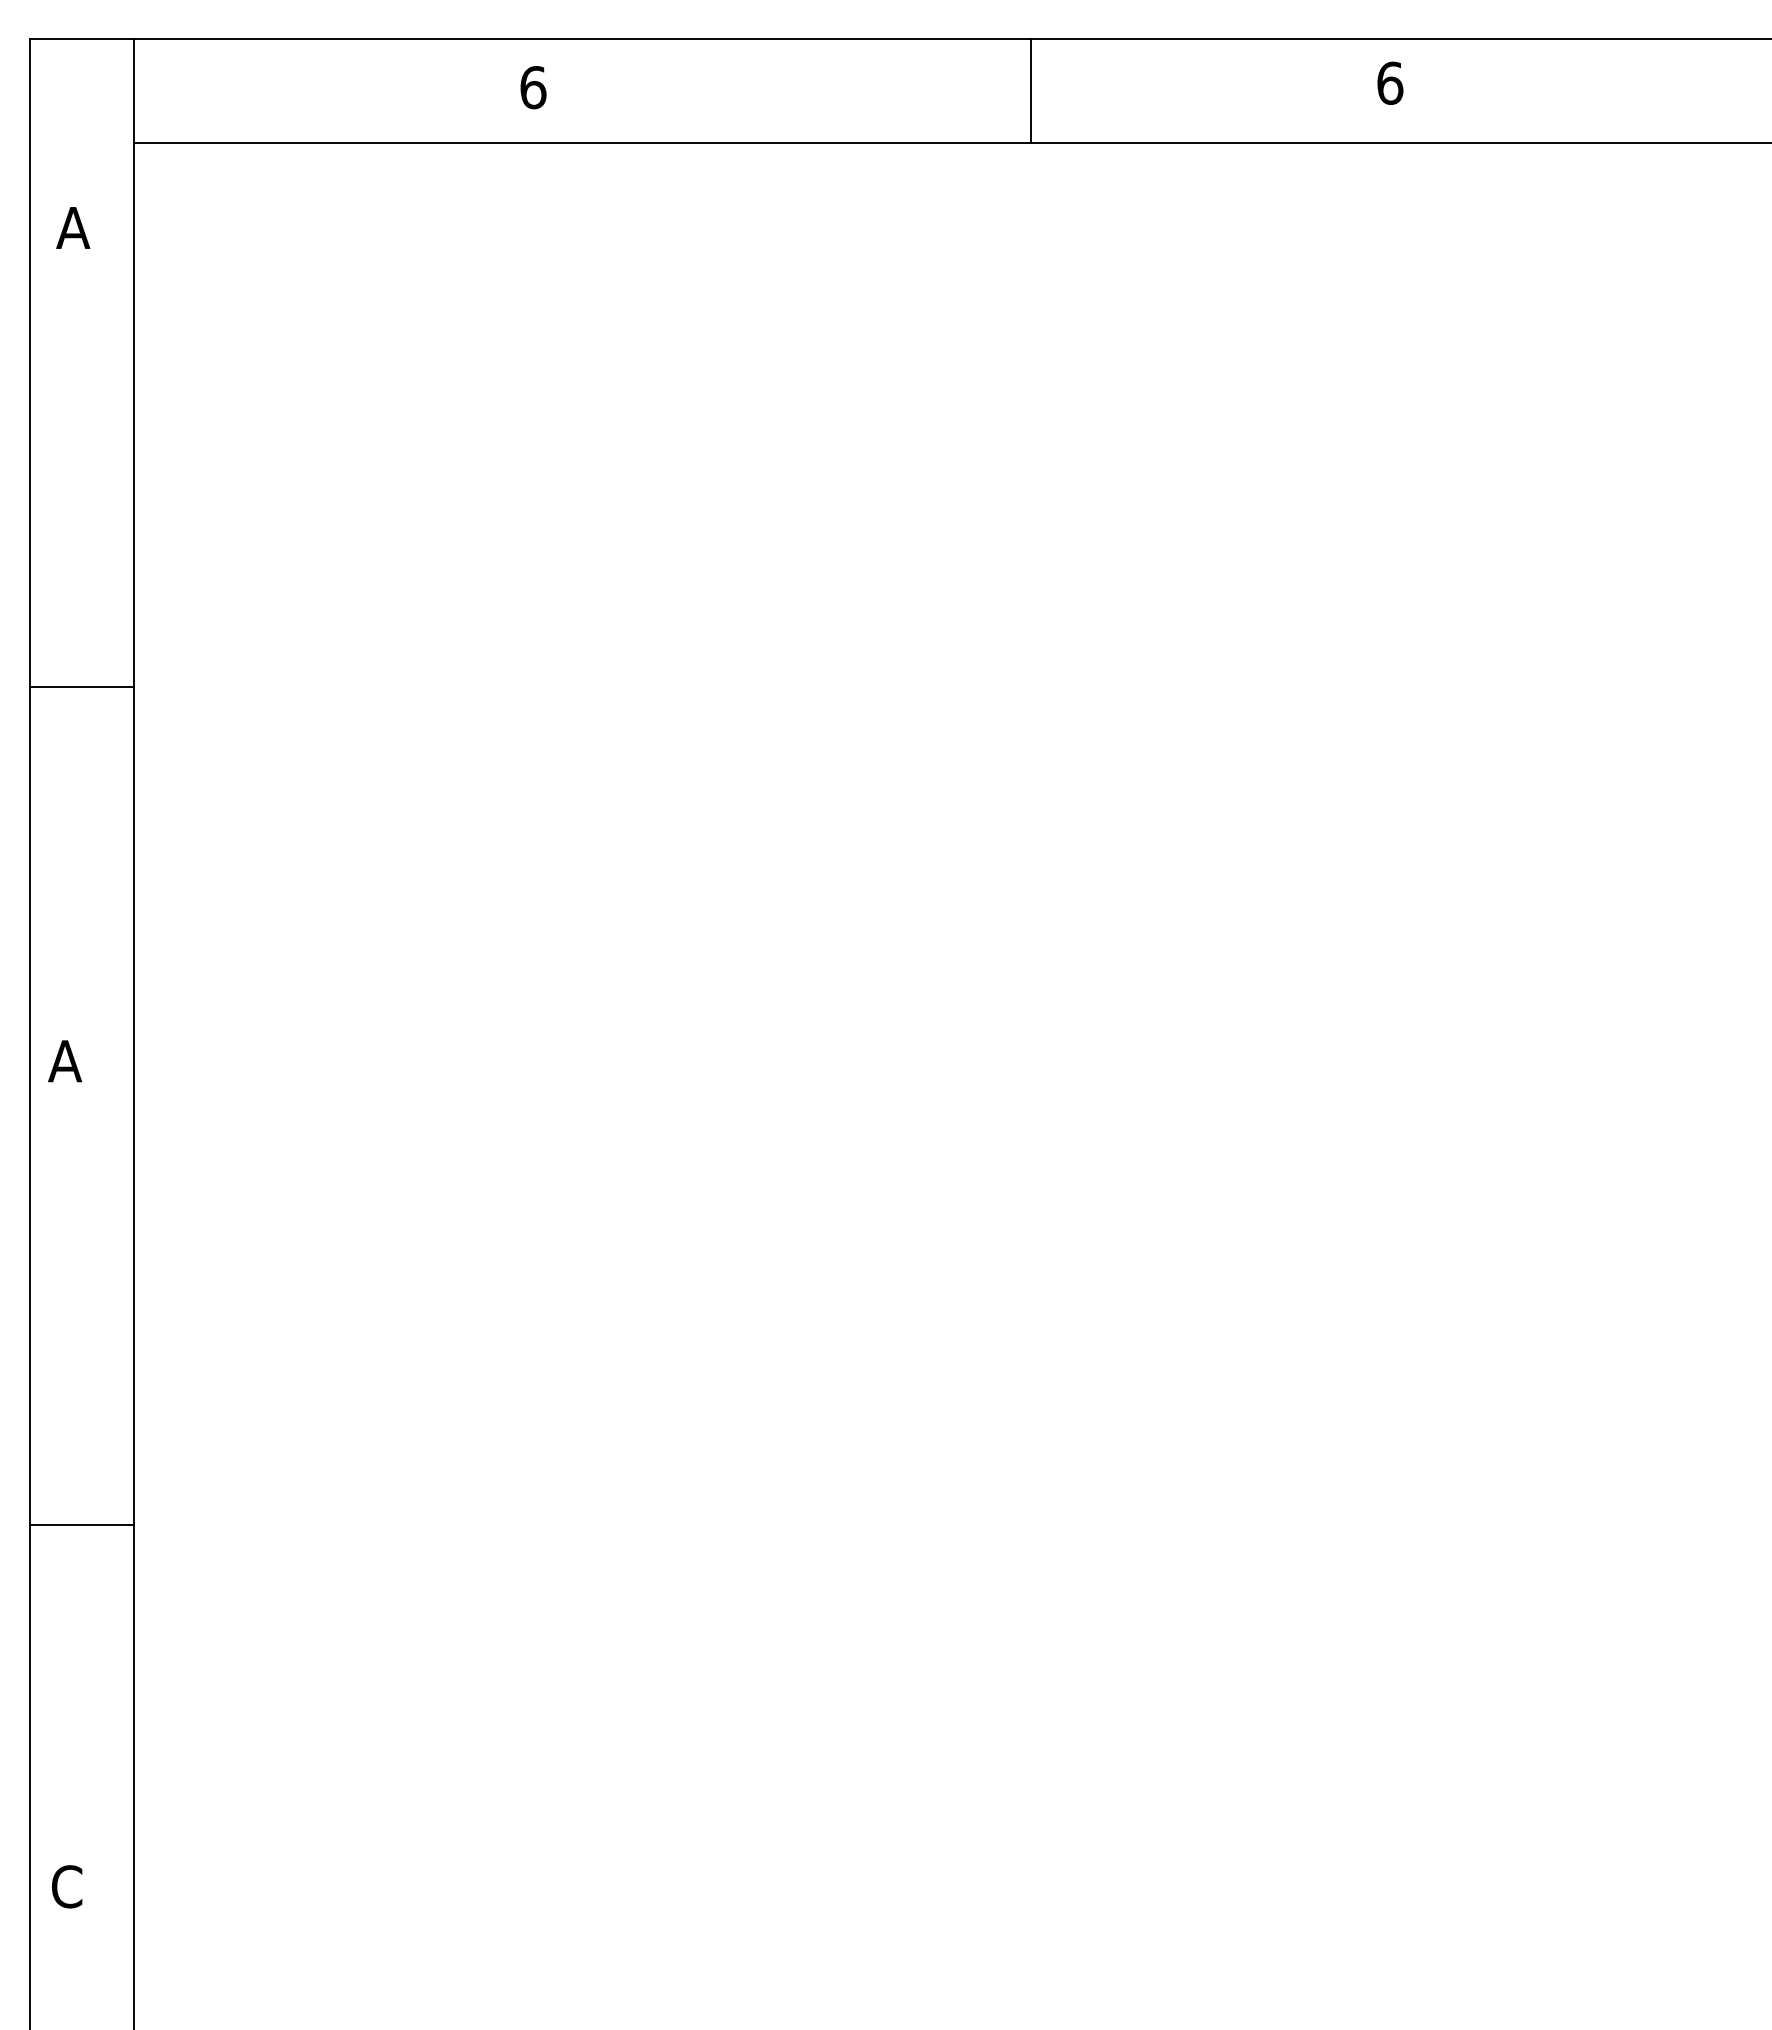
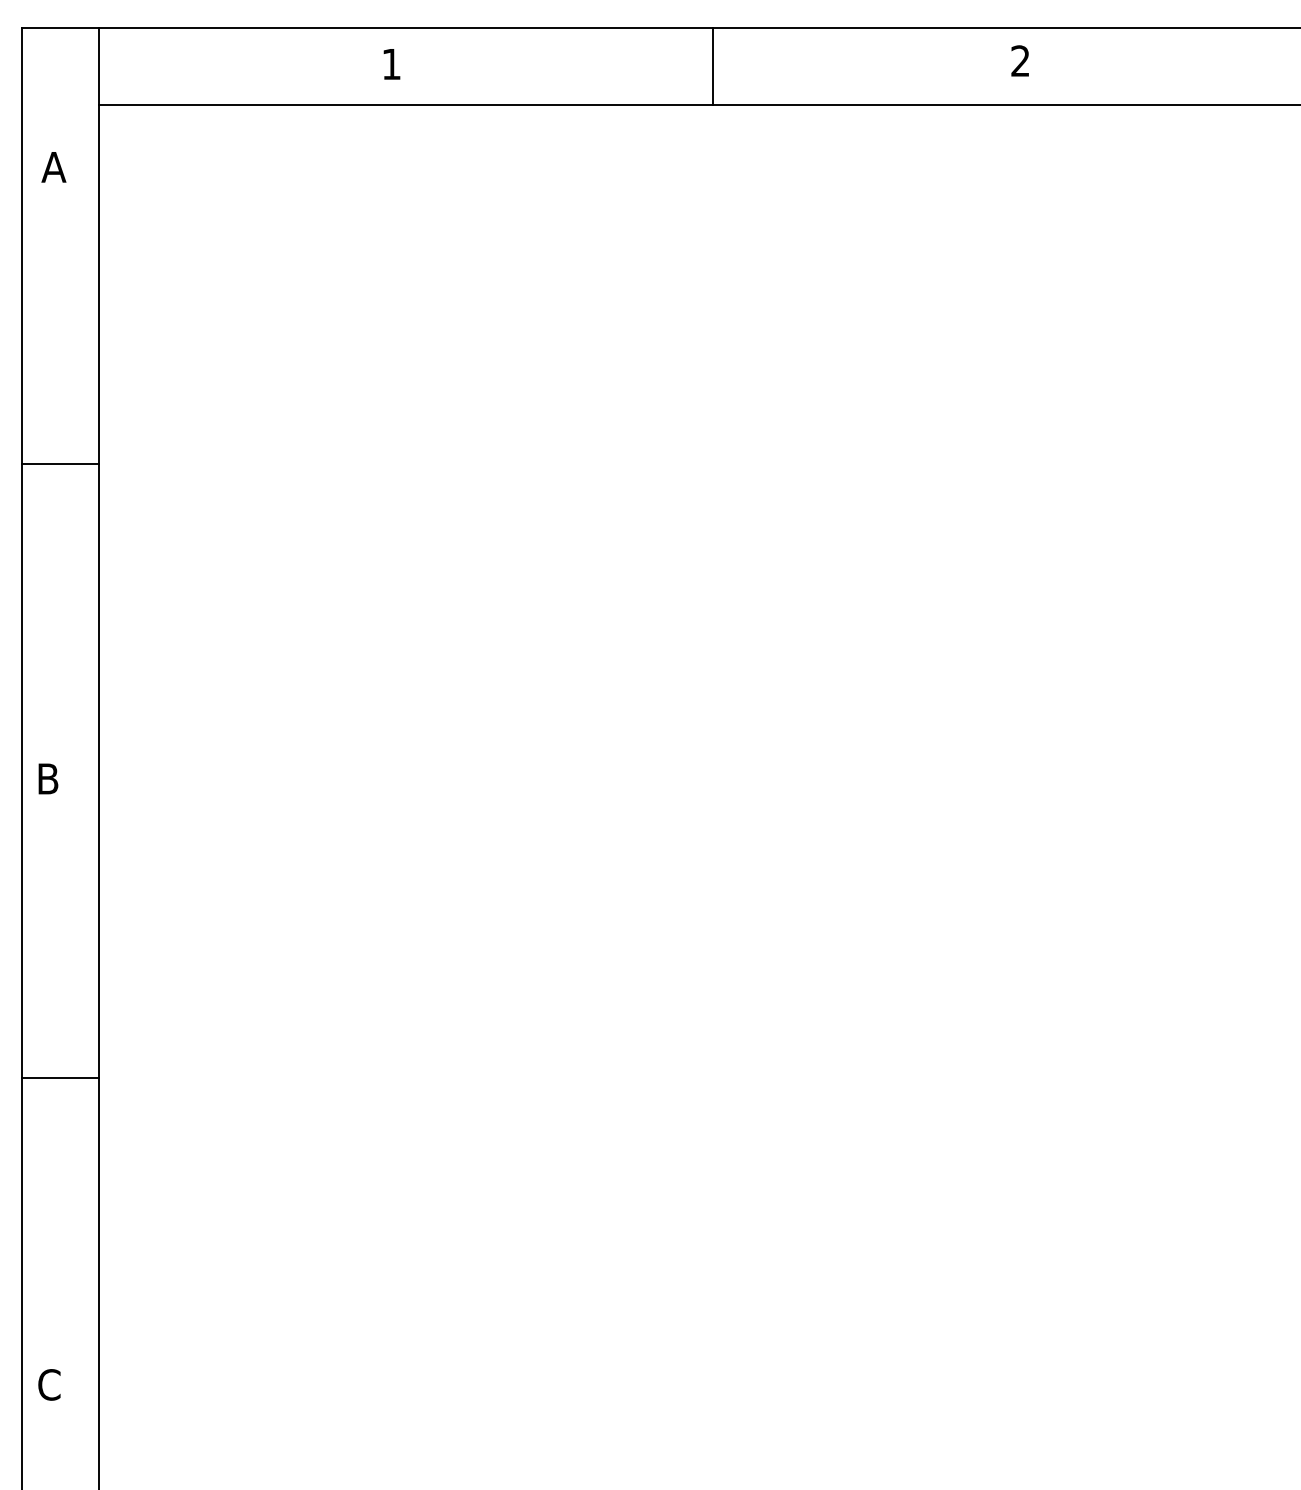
text: (1390, 82) -> (1020, 60), 6 -> 2
text: (533, 87) -> (391, 64), 6 -> 1
line: (1030, 90) -> (713, 66), moved
line: (81, 686) -> (59, 463), moved
text: (65, 1061) -> (48, 779), A -> B
line: (81, 1525) -> (59, 1078), moved

